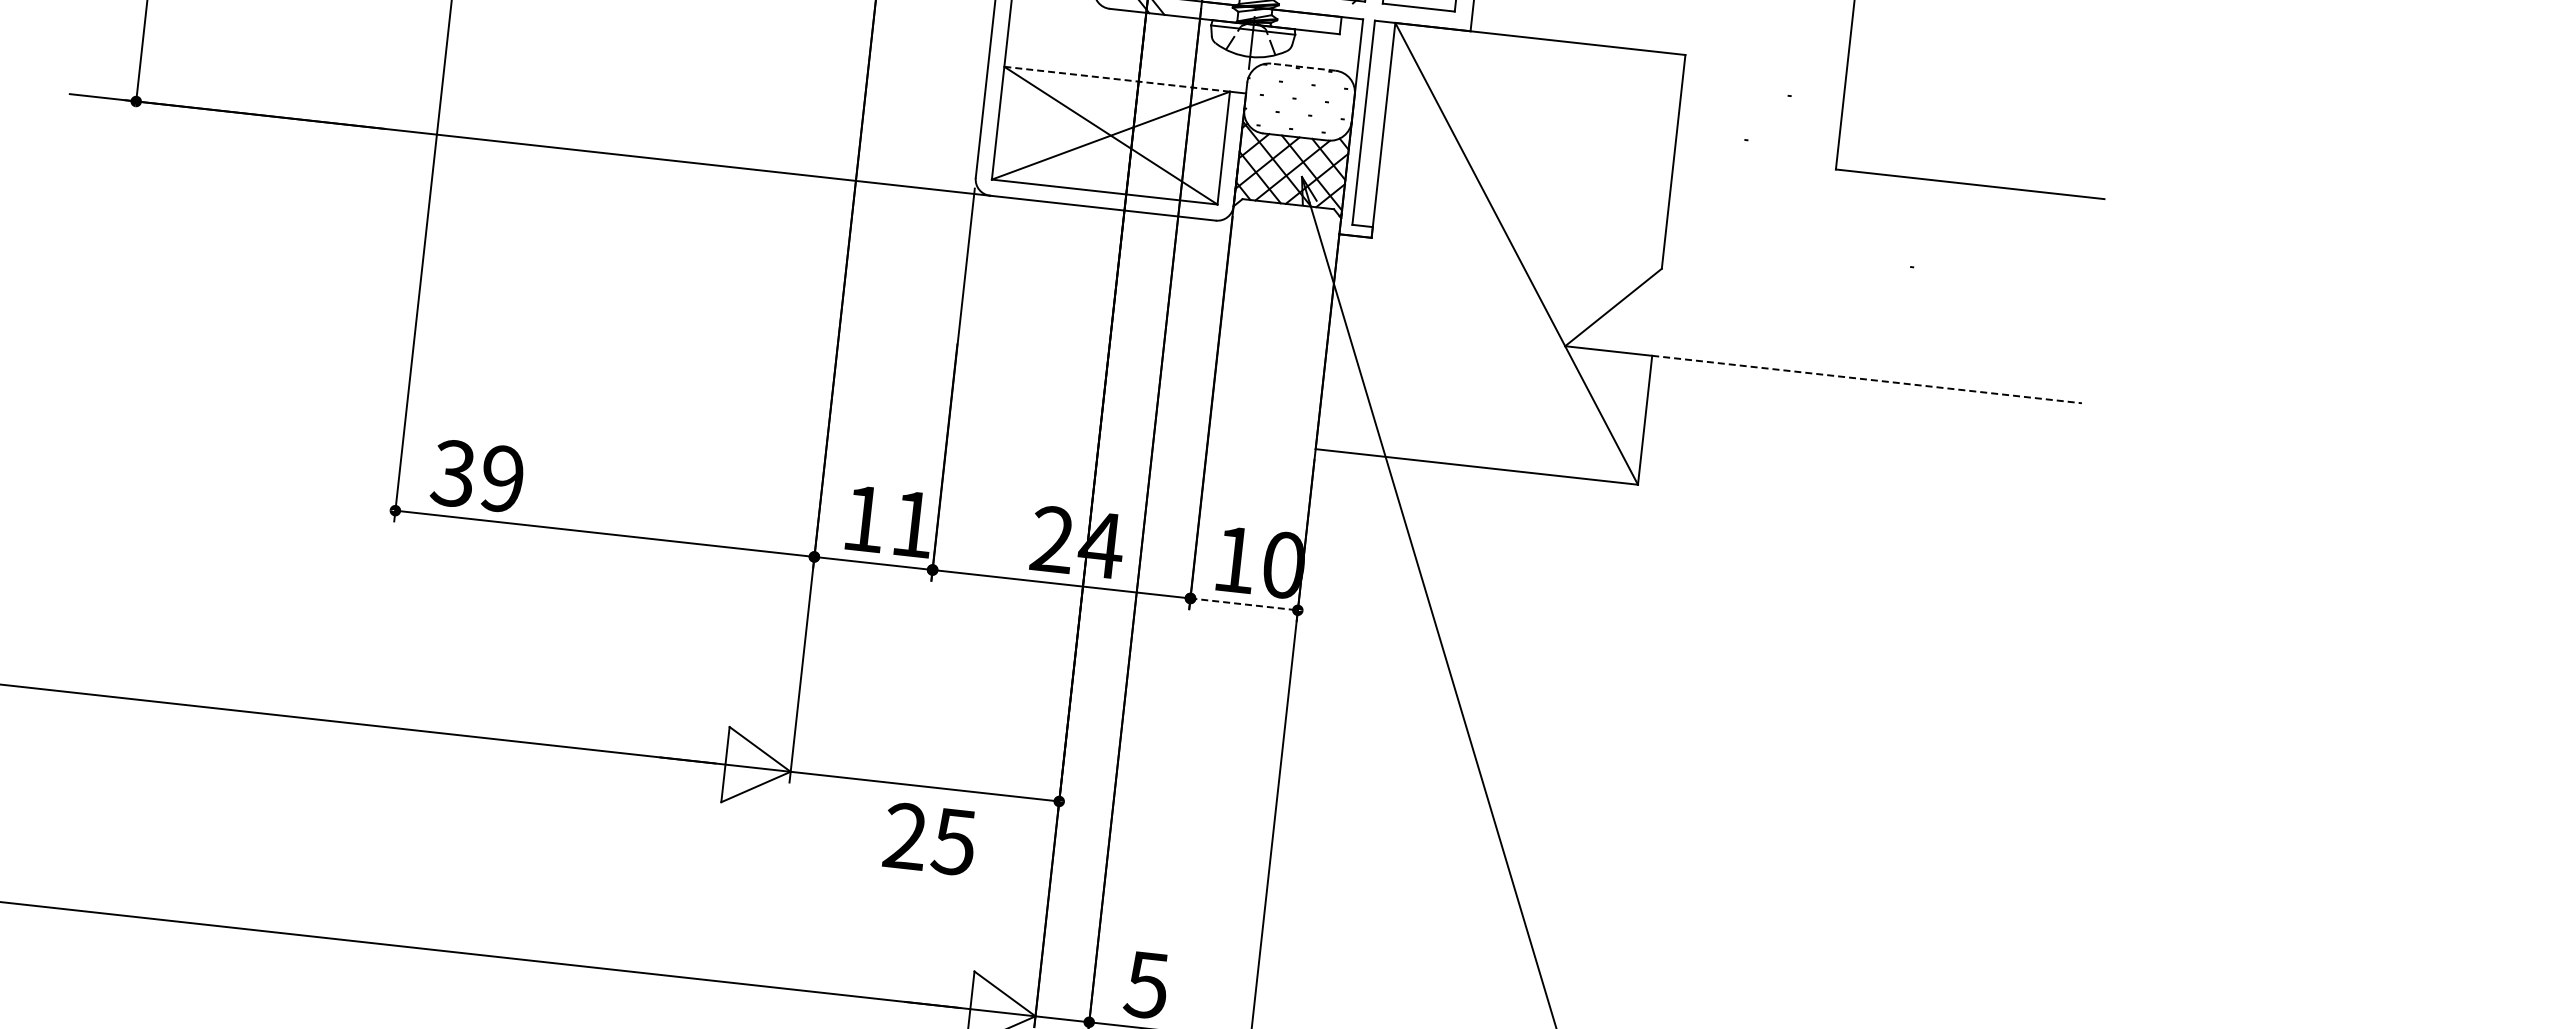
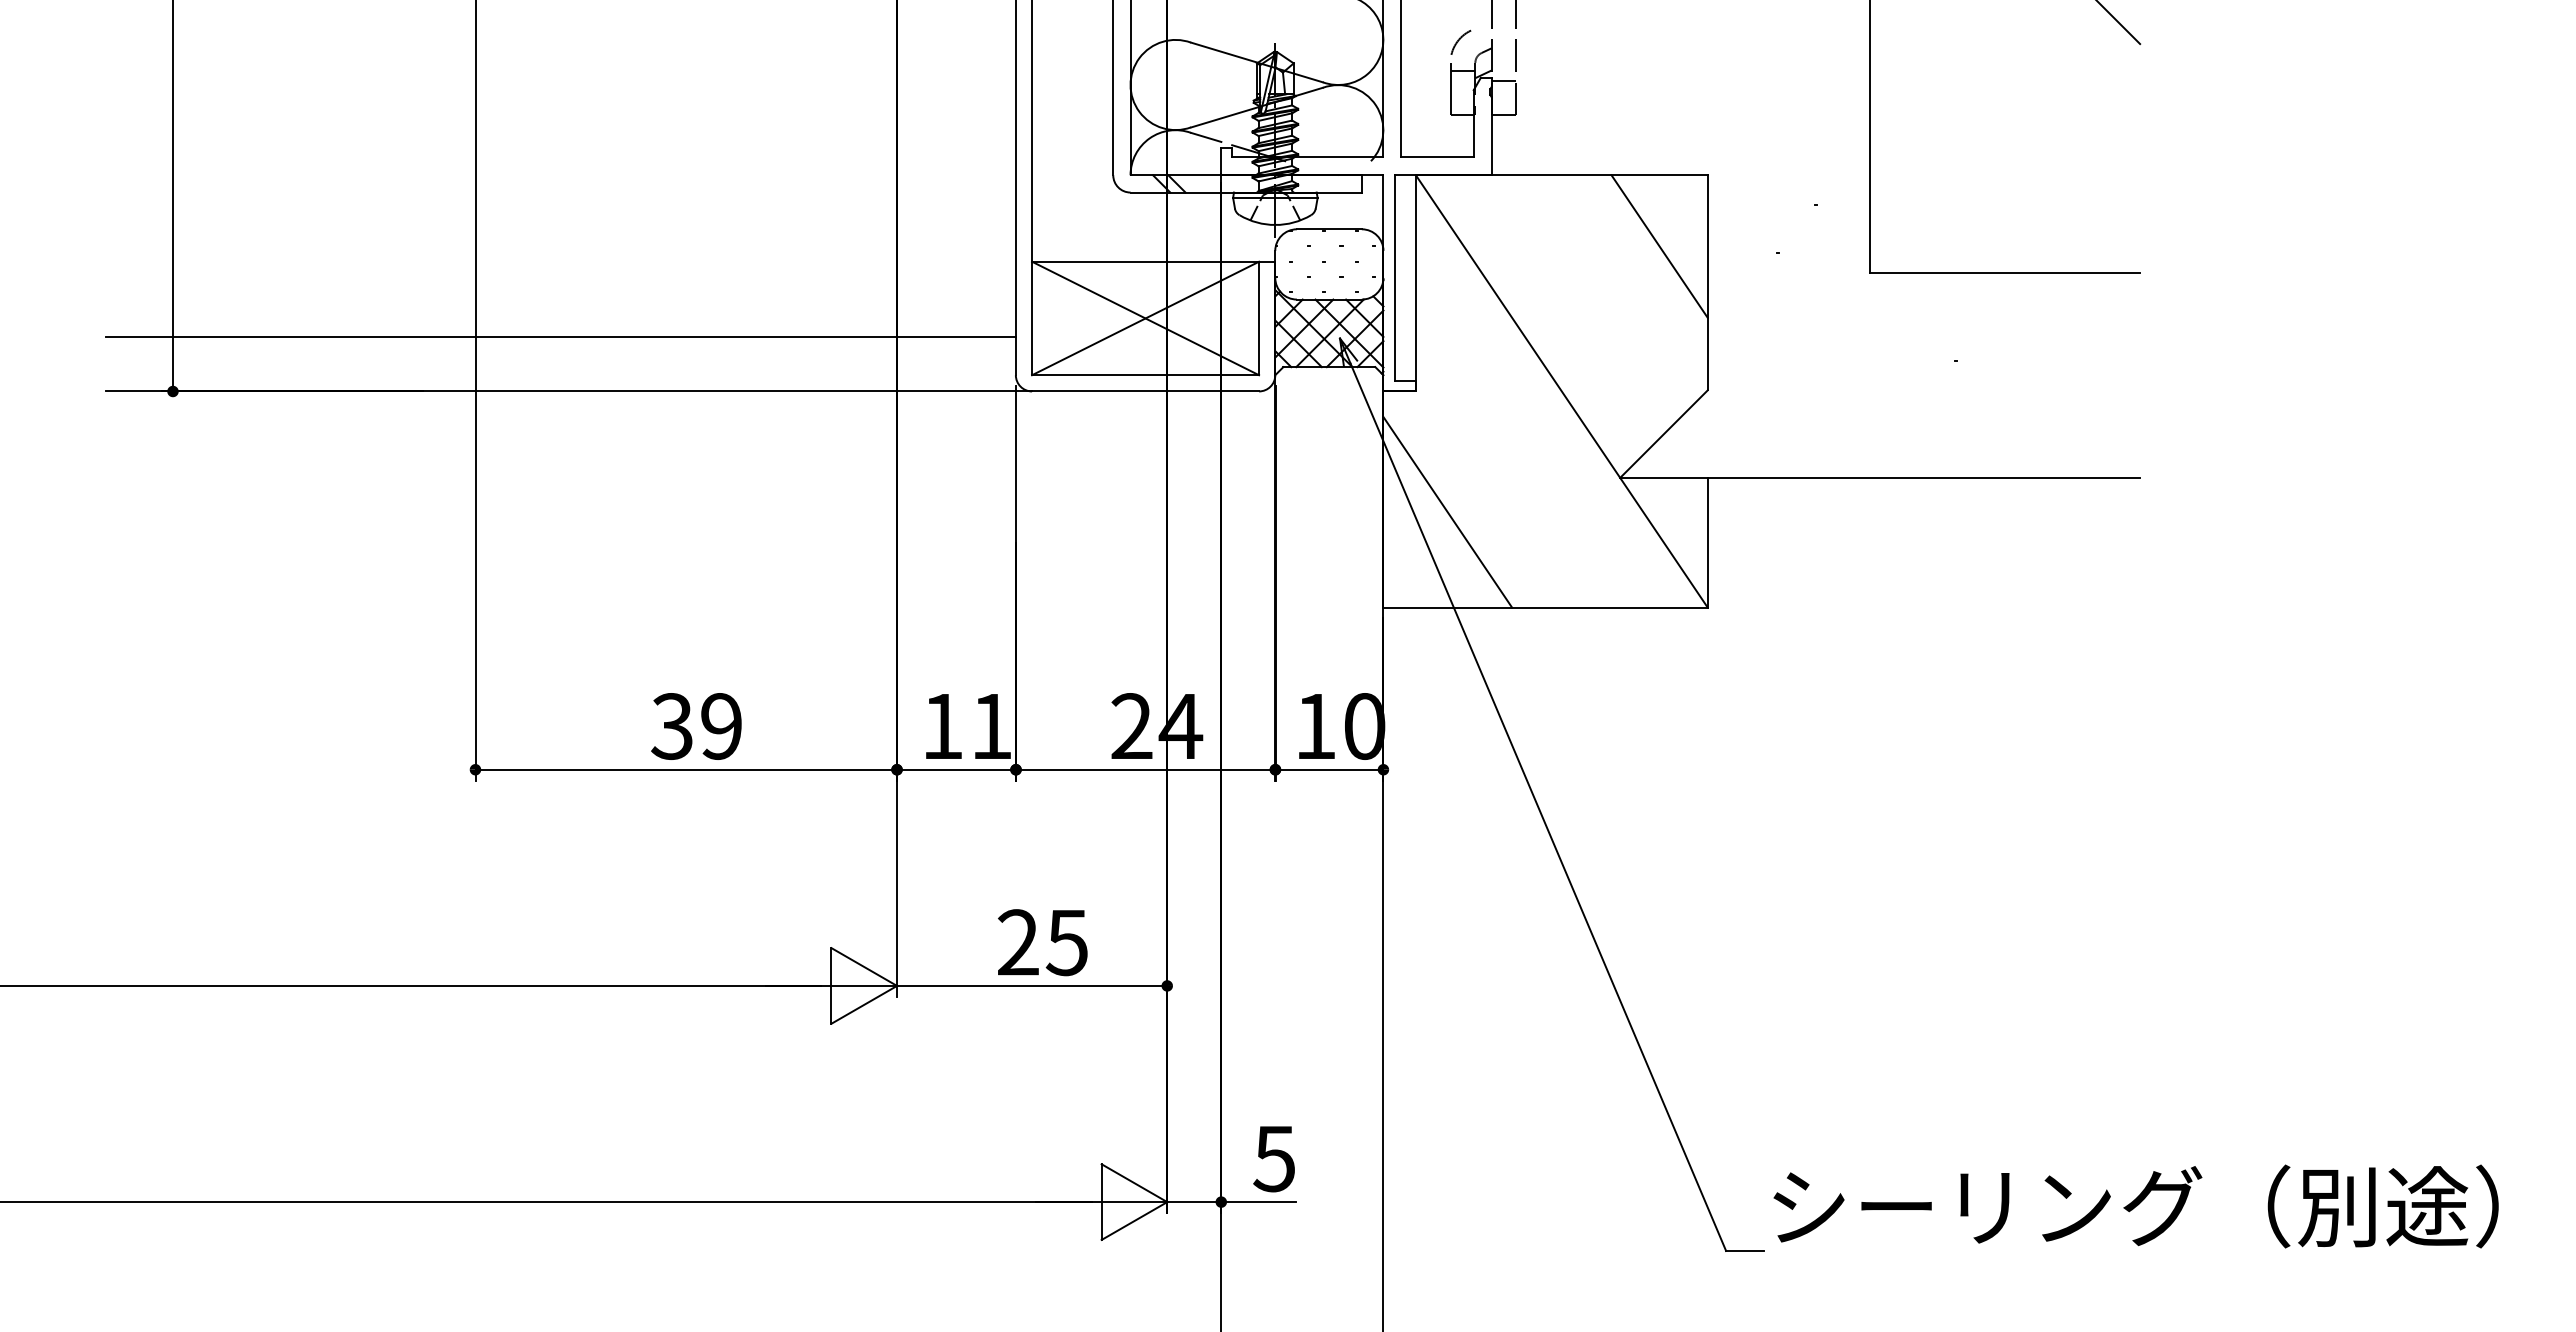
line: (1302, 67) -> (1328, 229), dashed -> solid
line: (1117, 79) -> (1145, 261), dashed -> solid
line: (527, 90) -> (560, 337), added
line: (1629, 120) -> (1659, 246), added
line: (1389, 361) -> (1447, 512), added
line: (1867, 379) -> (1924, 477), dashed -> solid
text: (477, 476) -> (696, 726), moved
line: (1244, 604) -> (1329, 769), dashed -> solid
text: (929, 839) -> (1042, 942), moved

